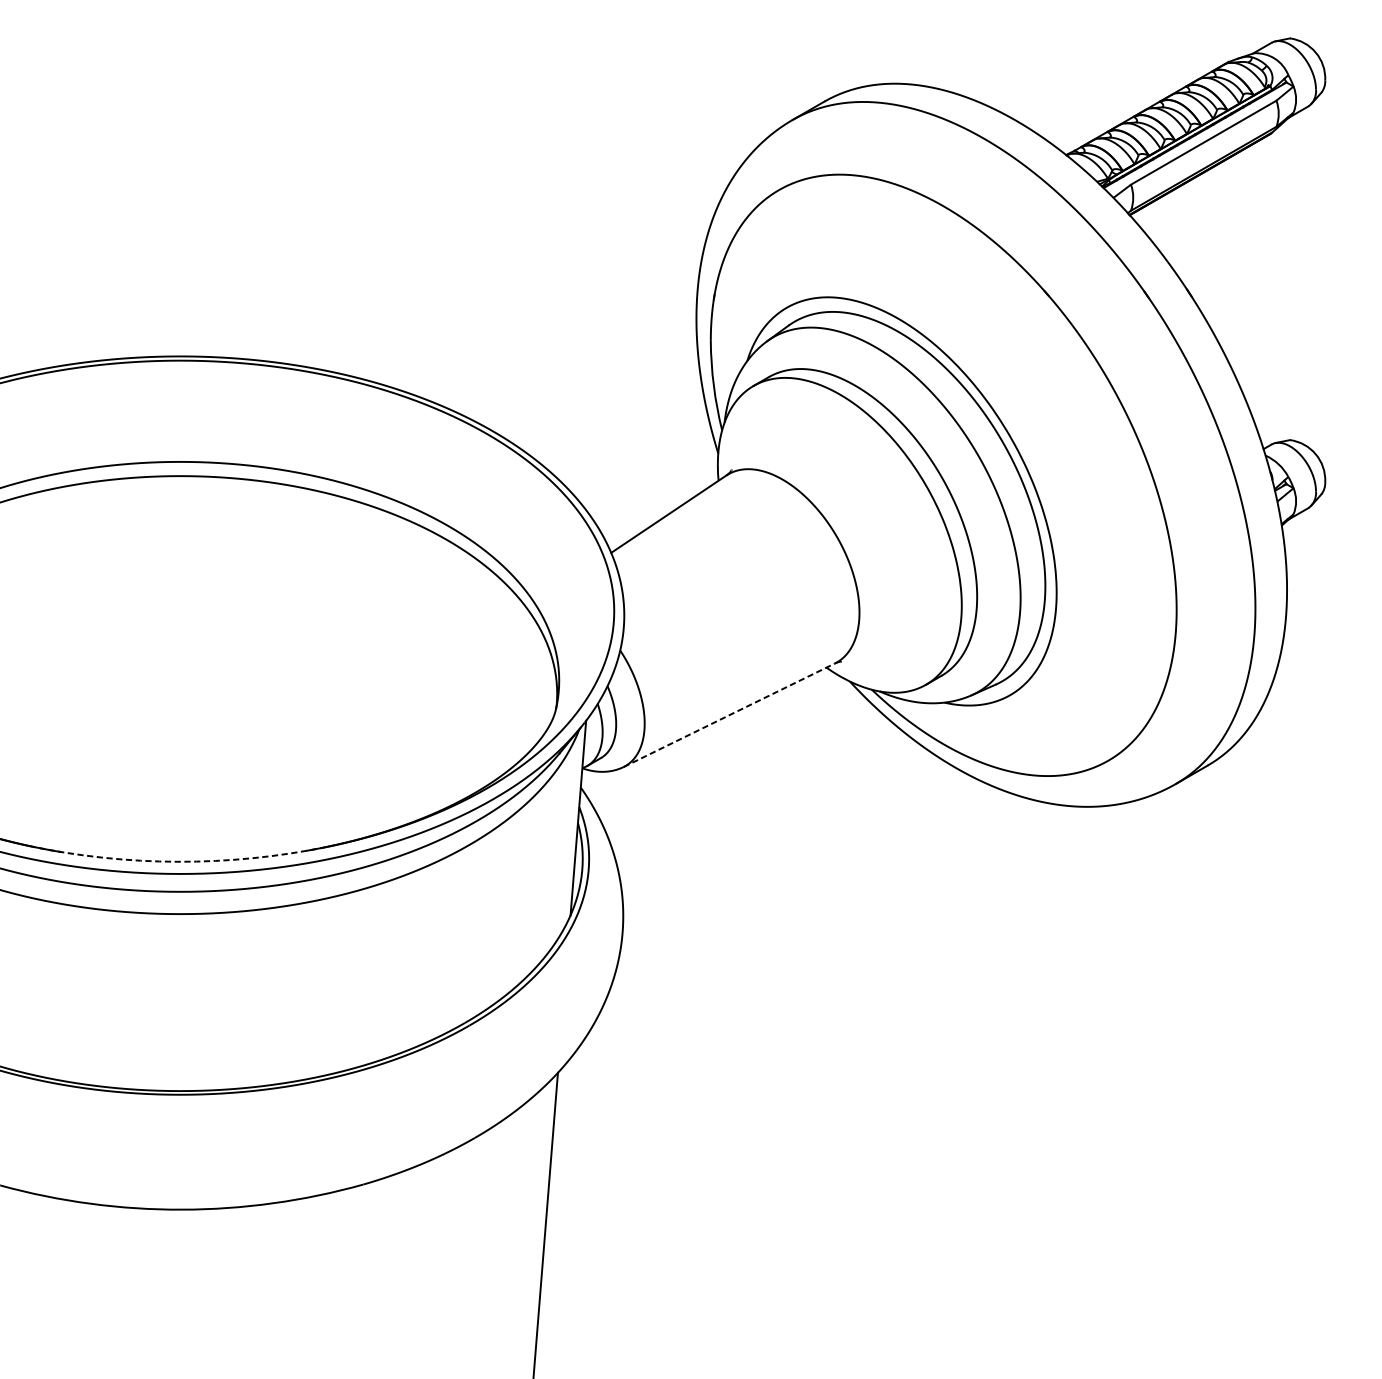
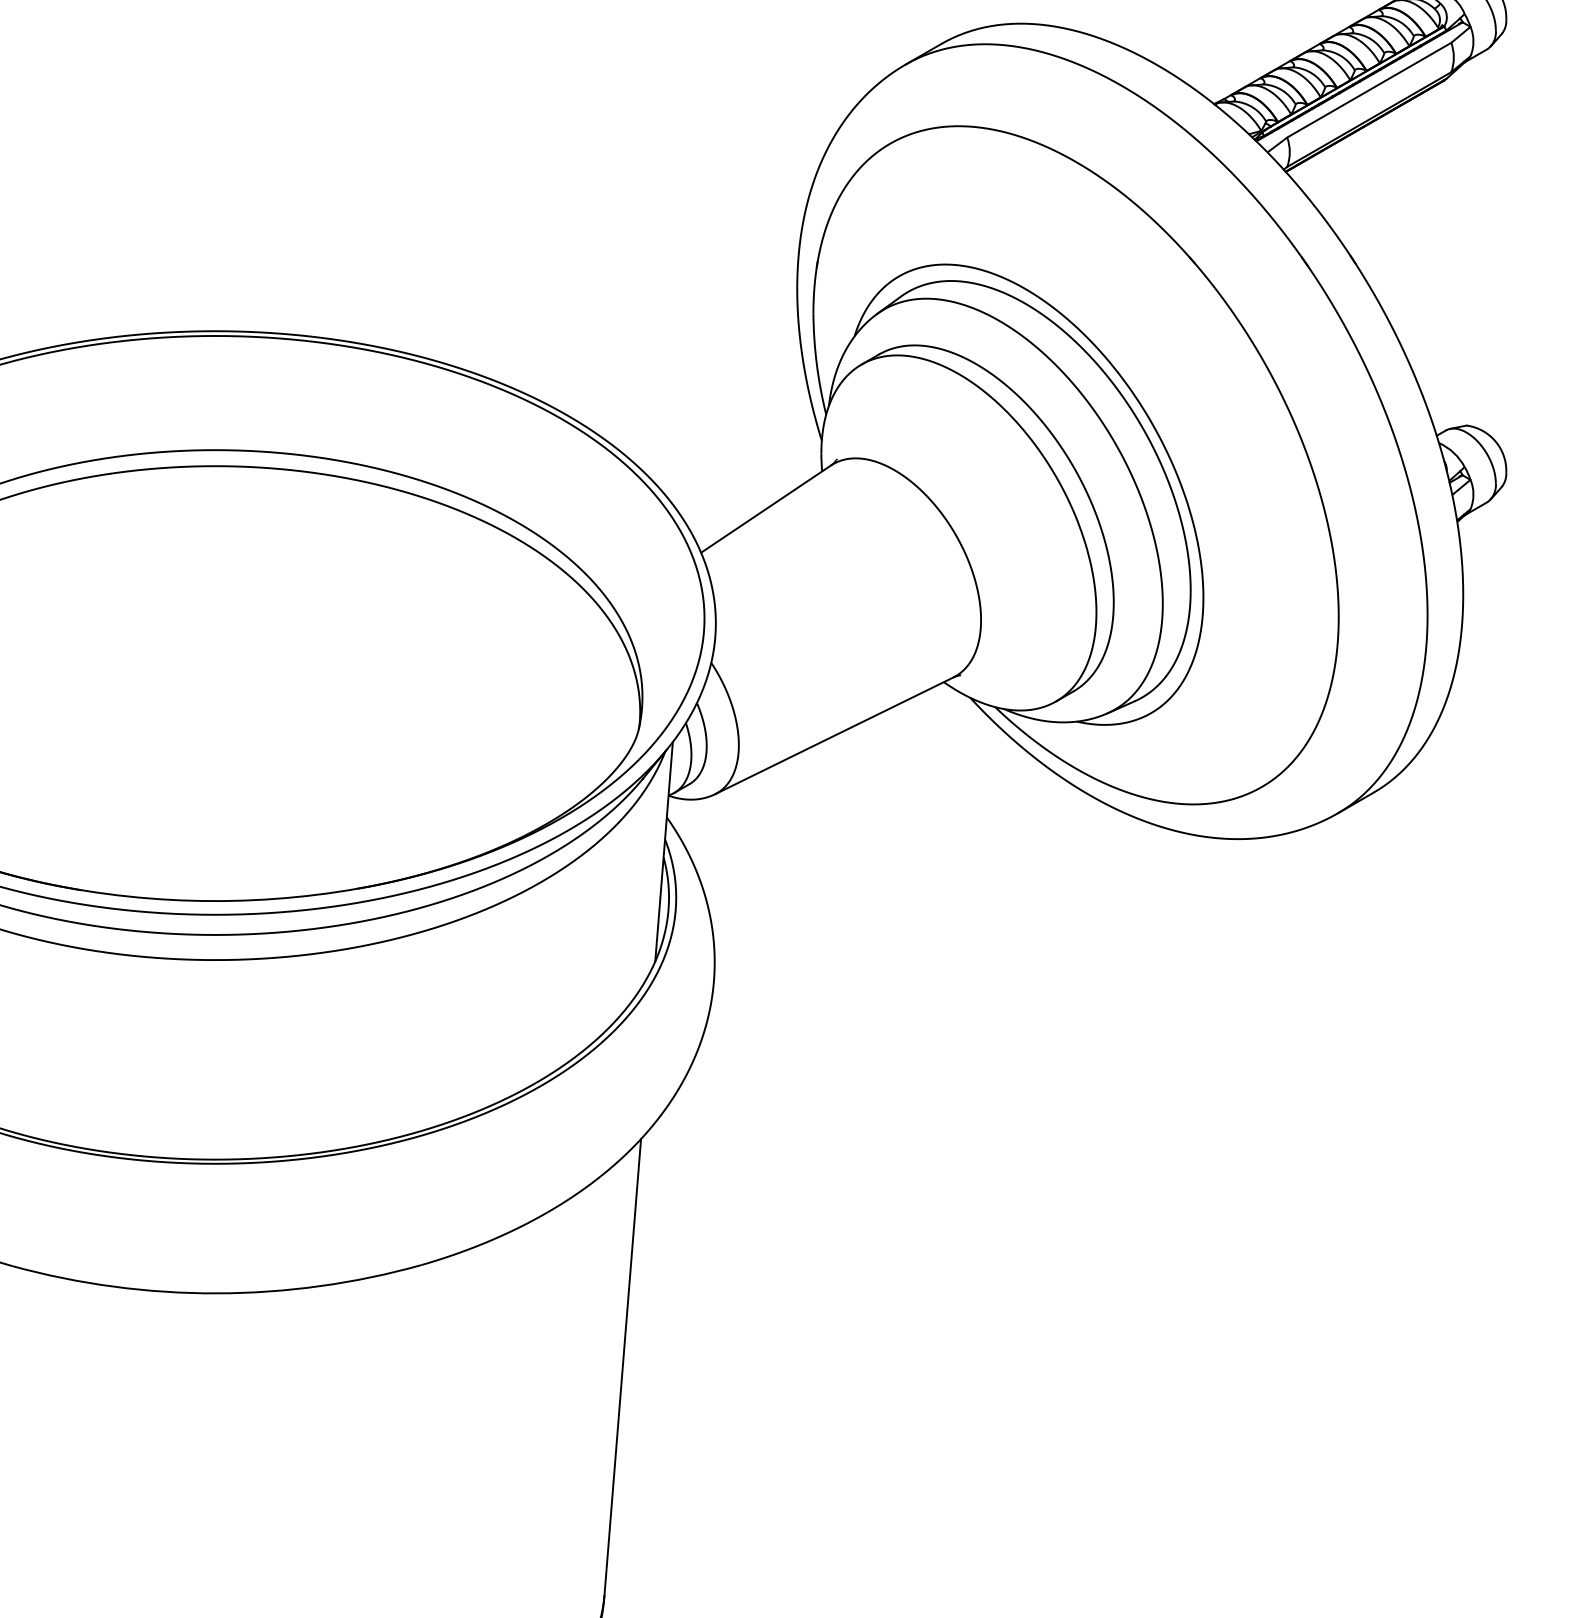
line: (729, 714) -> (834, 735), dashed -> solid
arc: (177, 862) -> (212, 901), dashed -> solid

